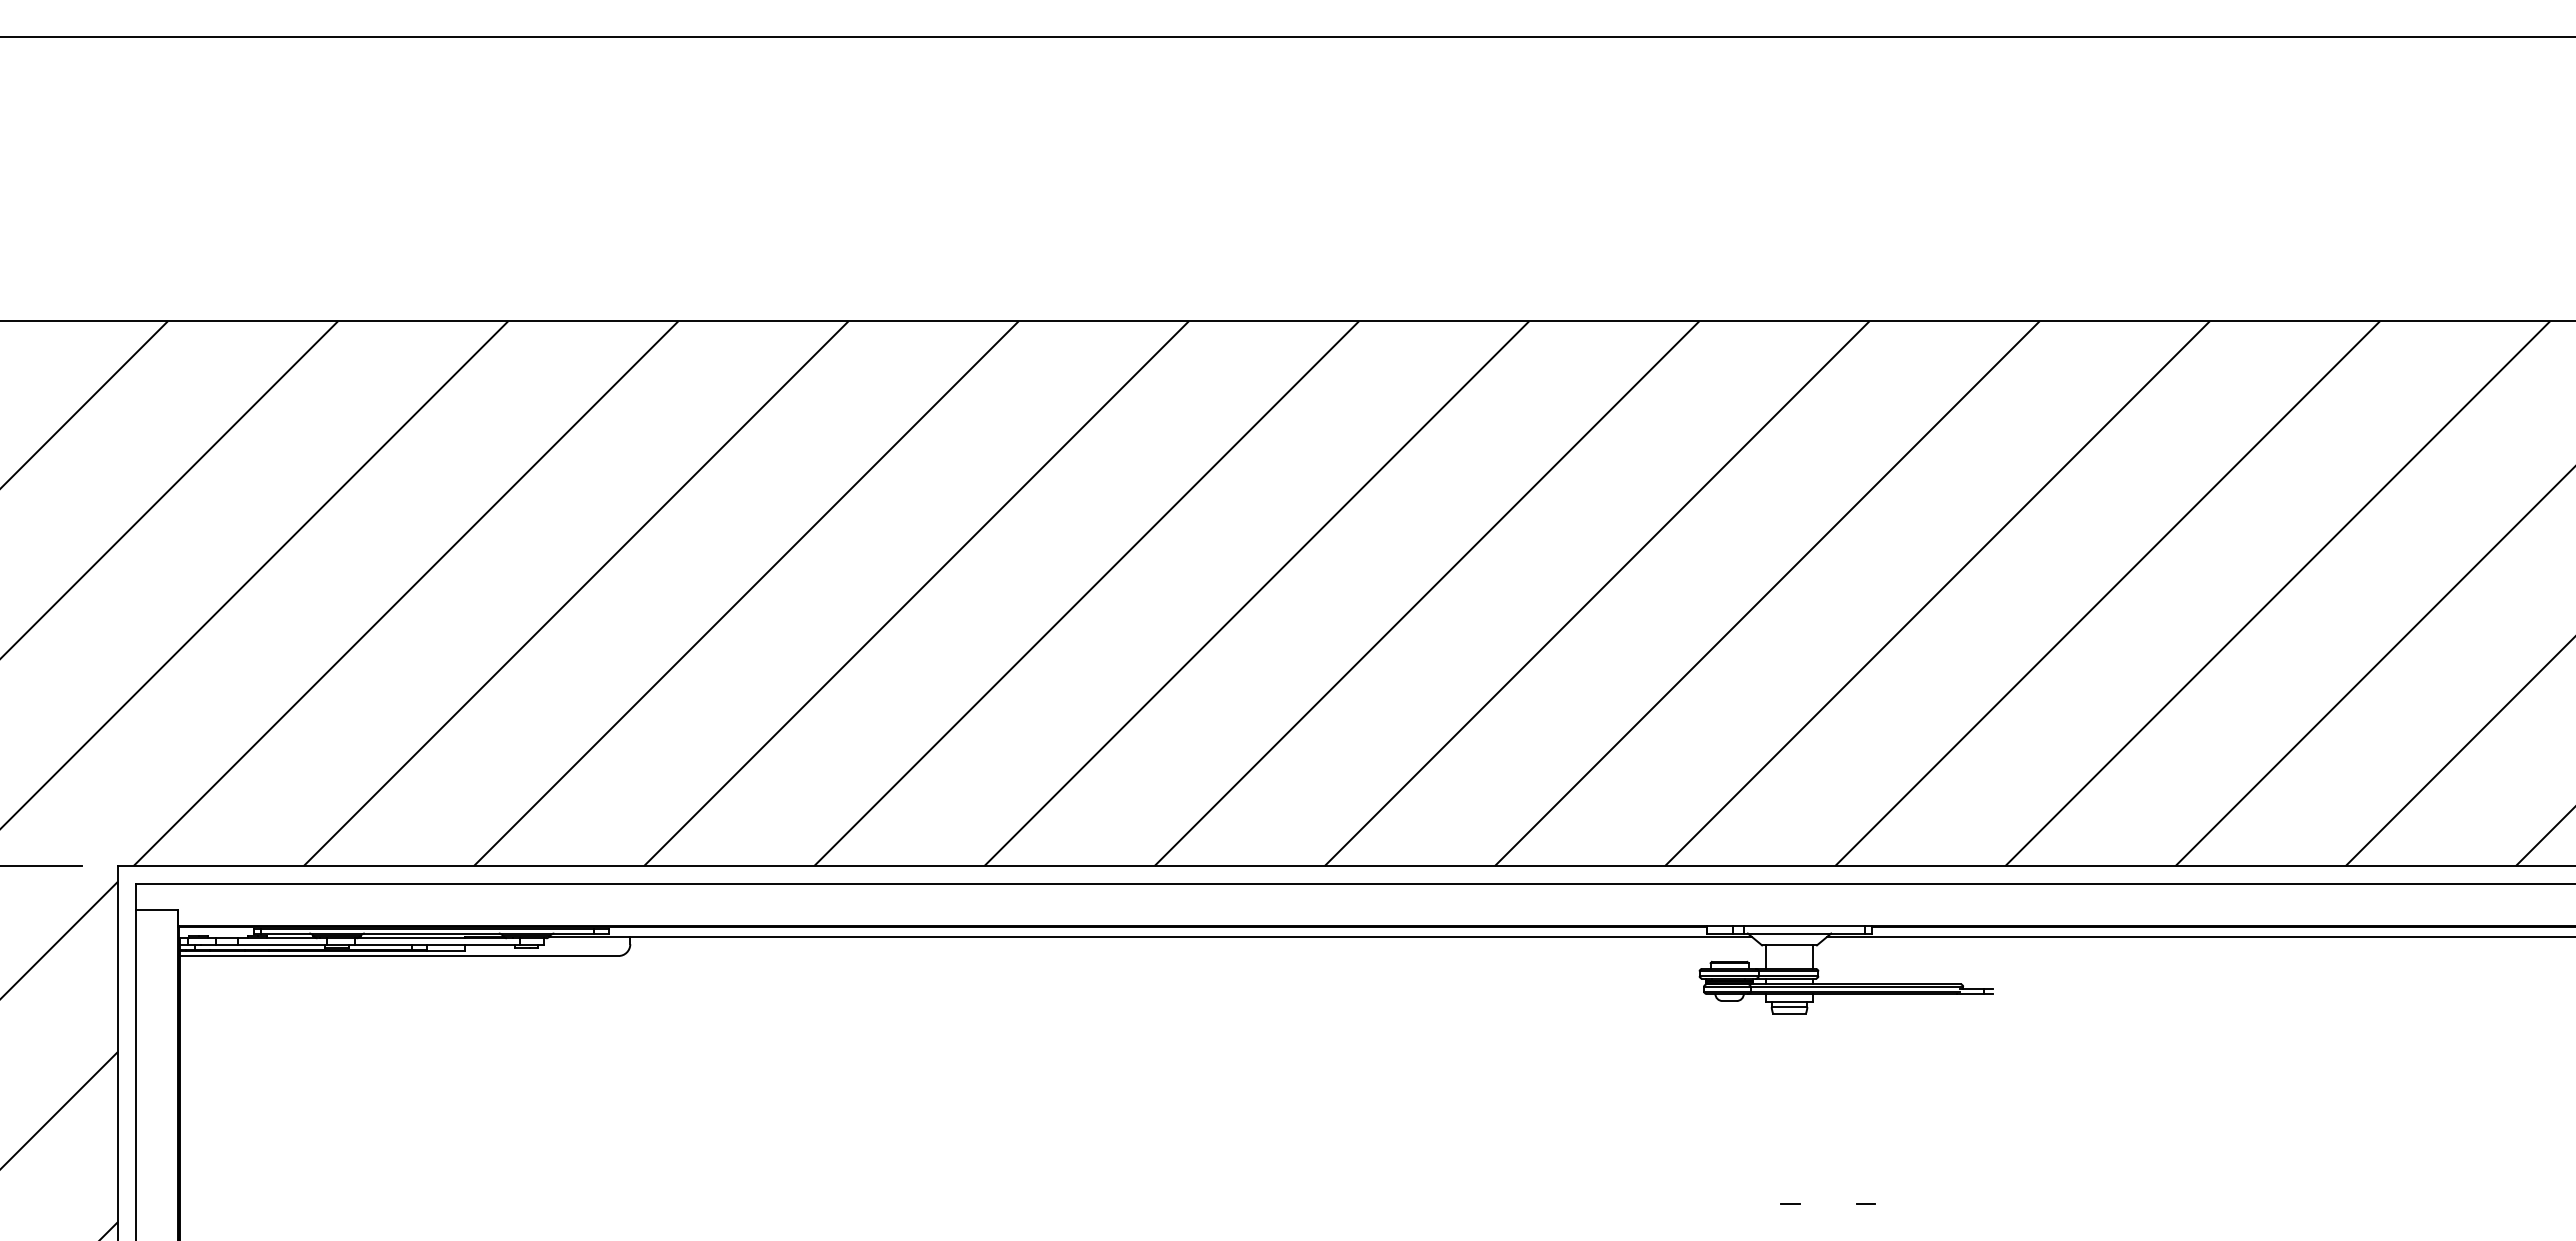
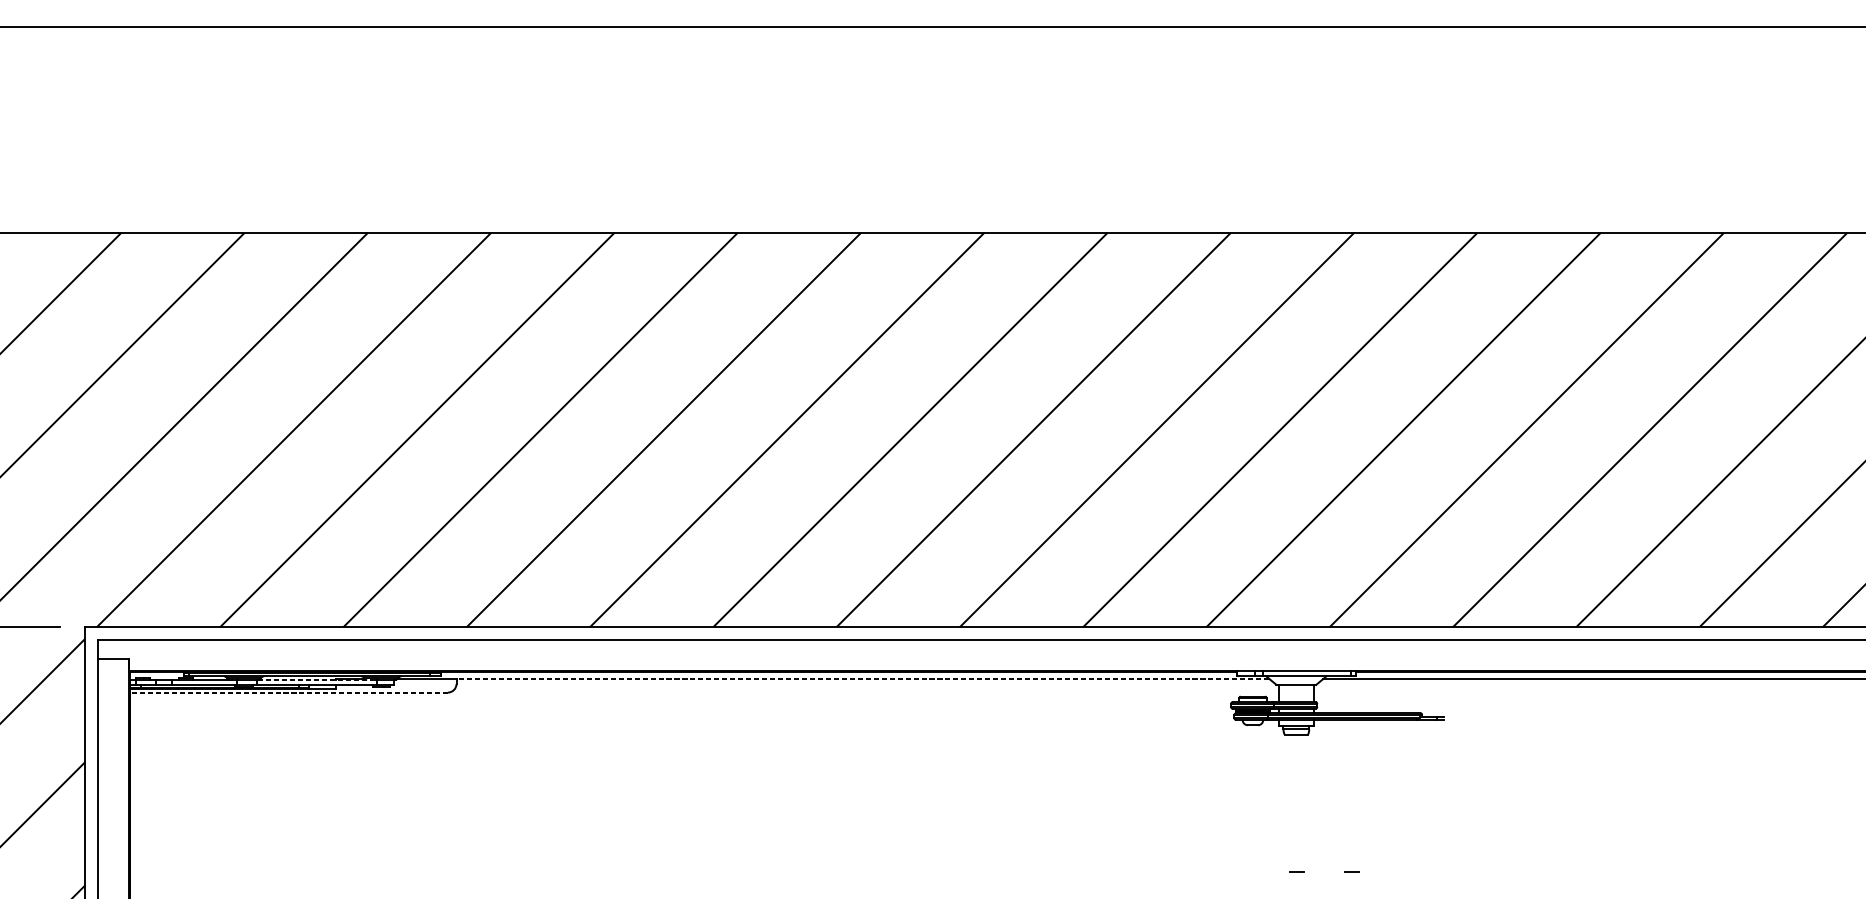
line: (1191, 937) -> (863, 679), solid -> dashed
line: (435, 938) -> (315, 679), solid -> dashed
line: (398, 956) -> (288, 692), solid -> dashed

